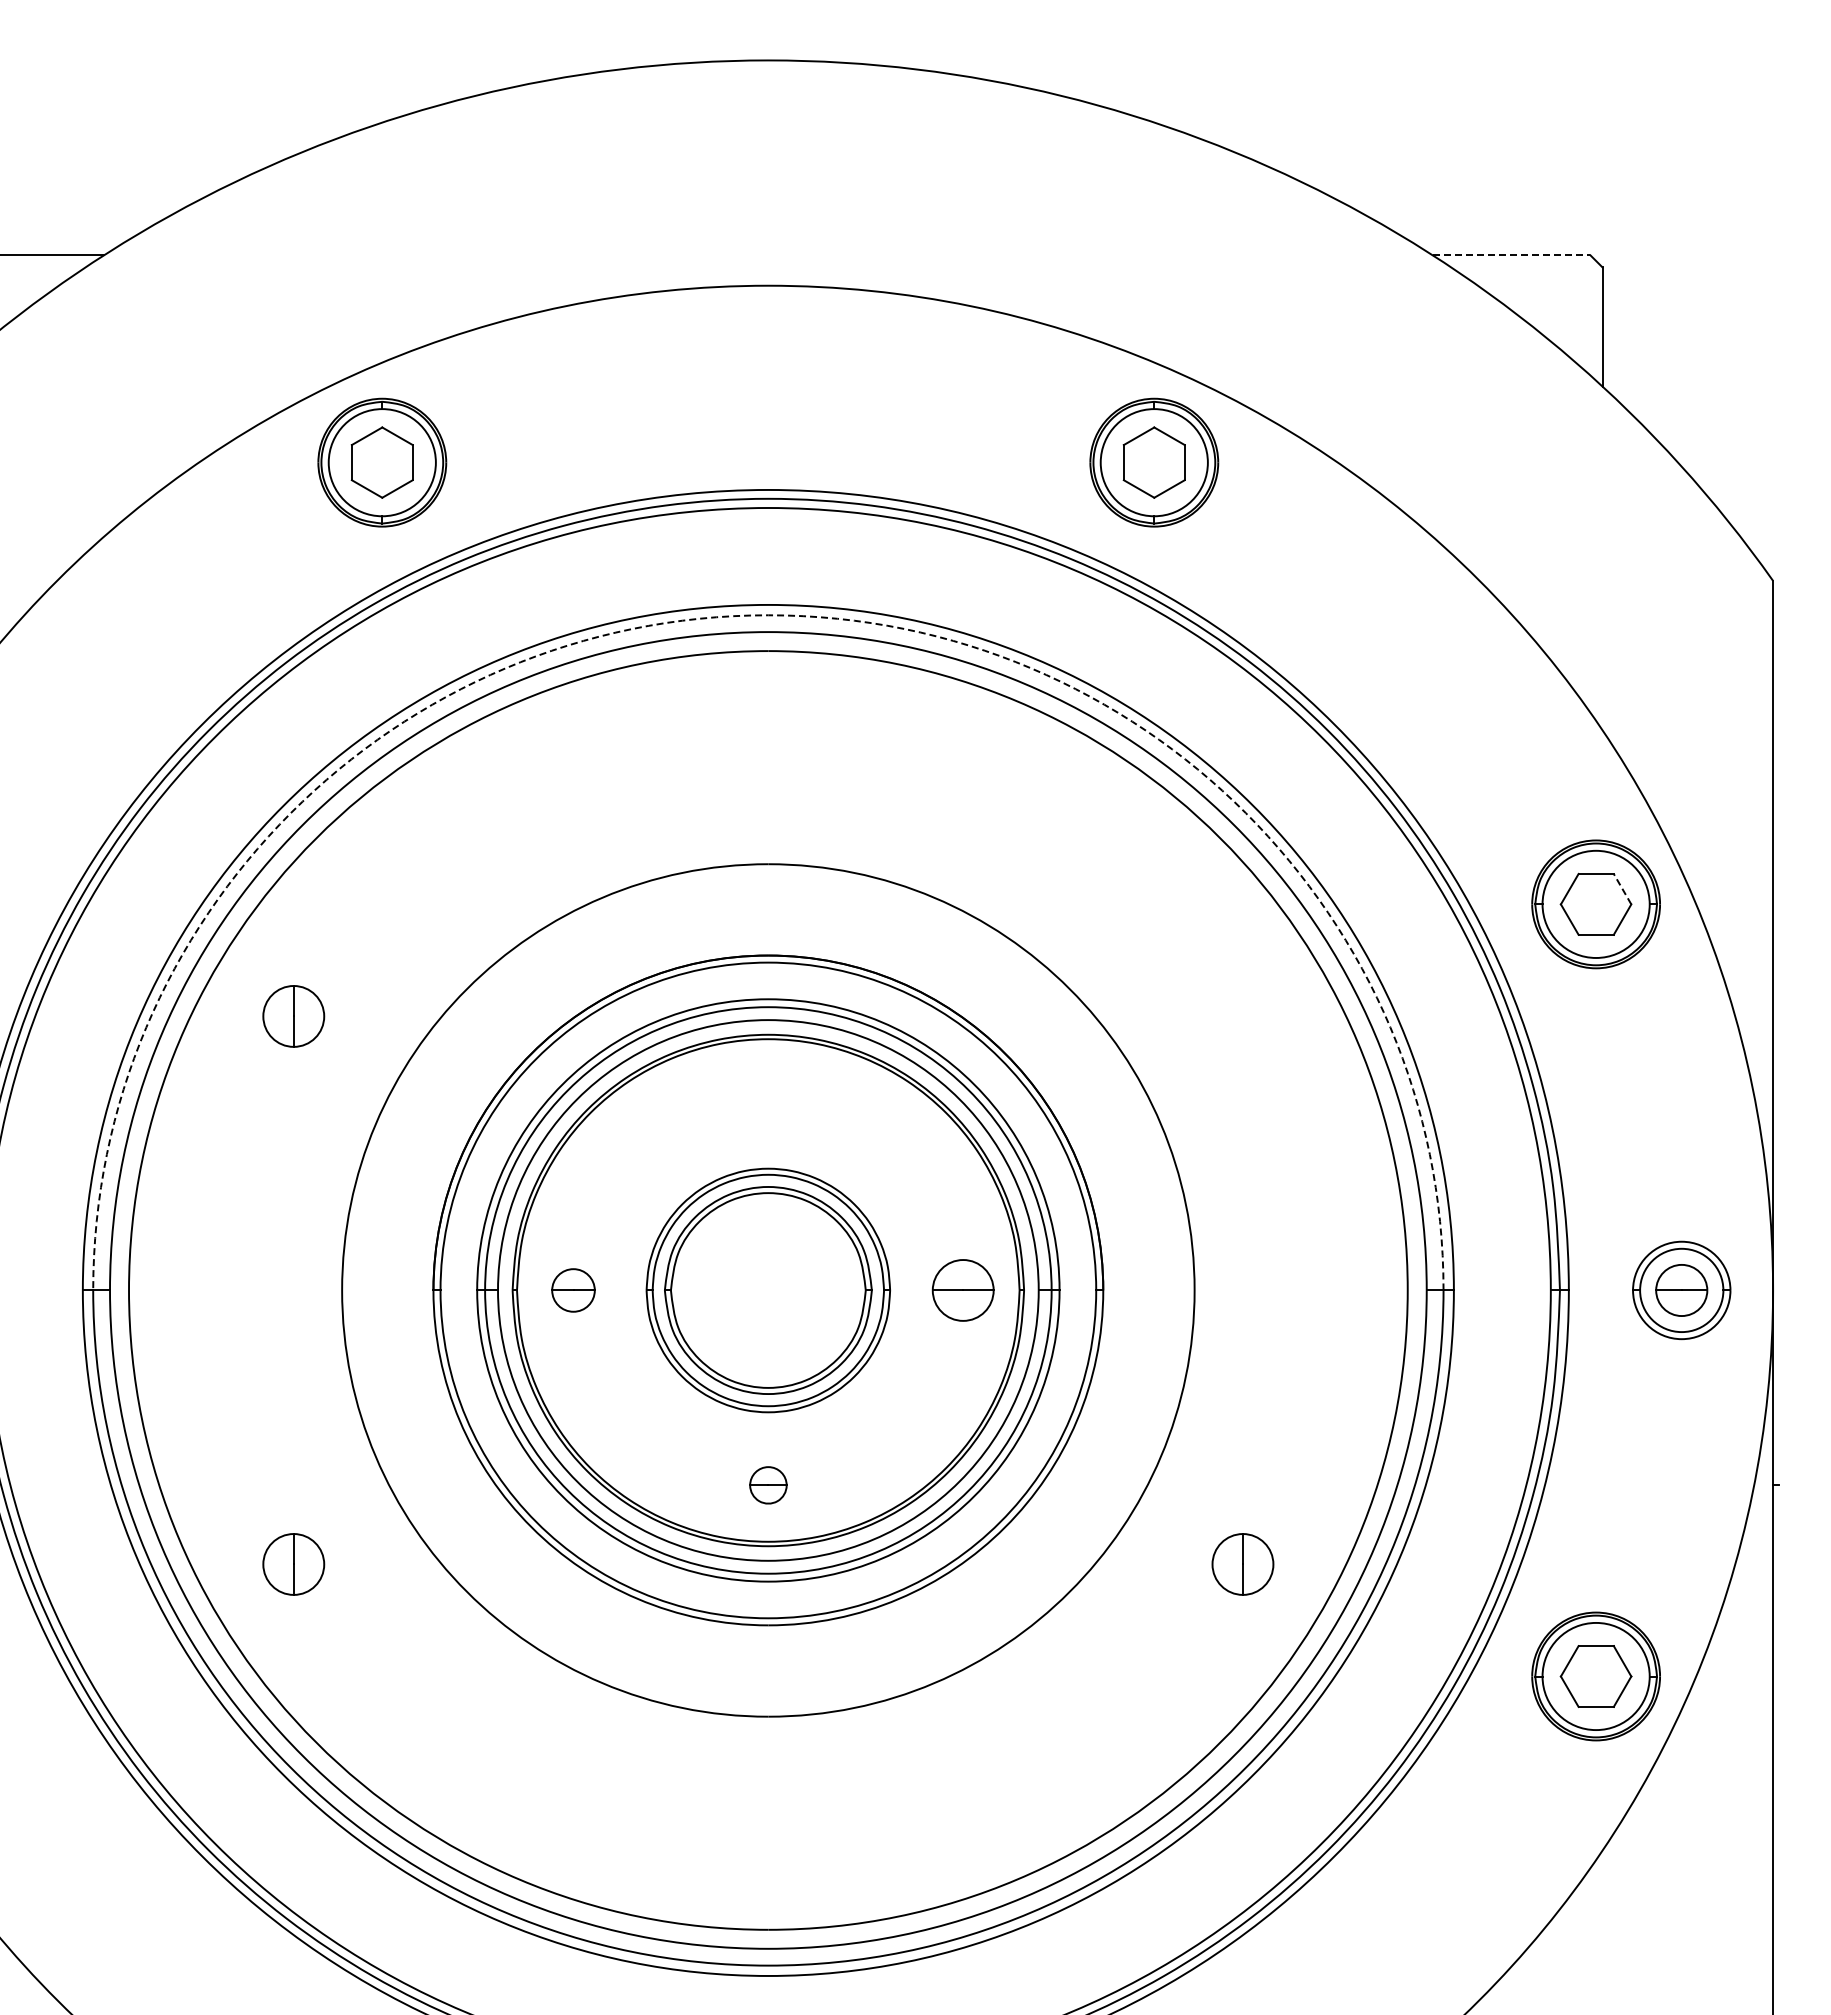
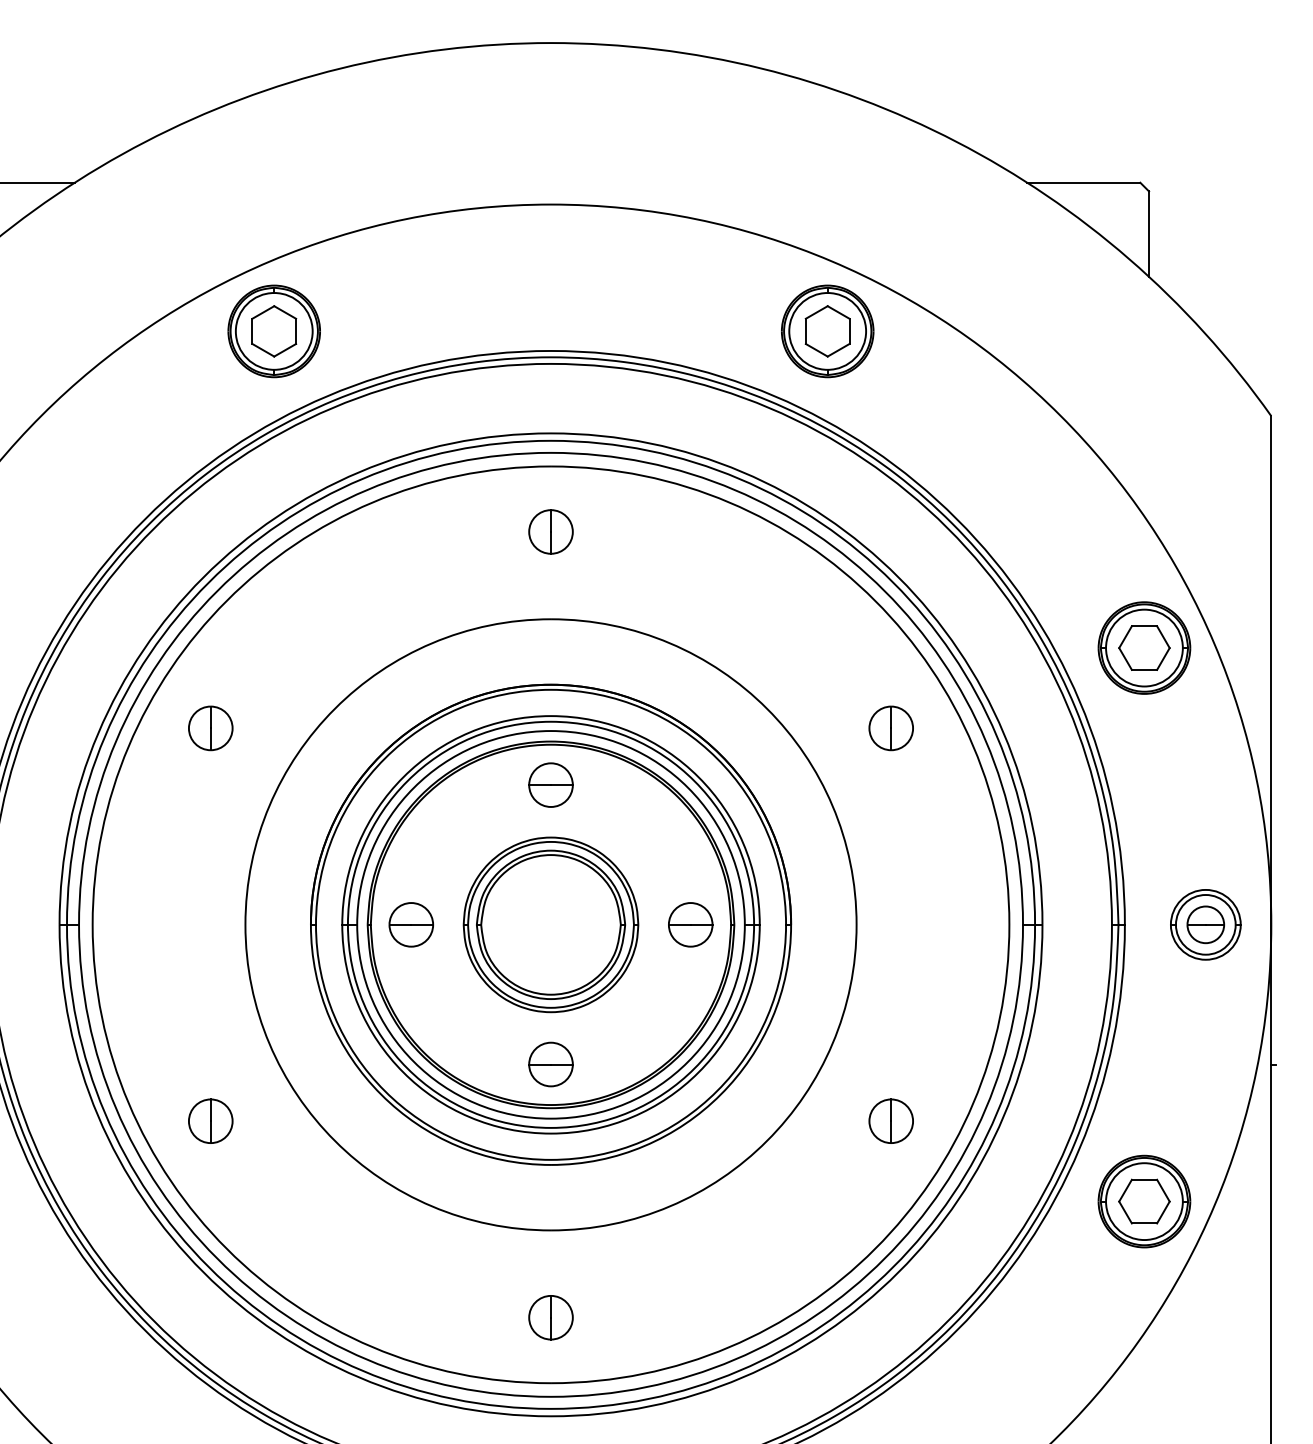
line: (1511, 255) -> (1083, 182), dashed -> solid
arc: (768, 615) -> (551, 440), dashed -> solid
part: (768, 742) -> (551, 532), added
line: (1622, 889) -> (1163, 637), dashed -> solid
part: (1242, 1016) -> (890, 728), added
part: (768, 1095) -> (551, 785), added
part: (573, 1290) -> (411, 924), size x1.43
part: (768, 1485) -> (551, 1064), size x1.67
part: (768, 1838) -> (551, 1317), added

